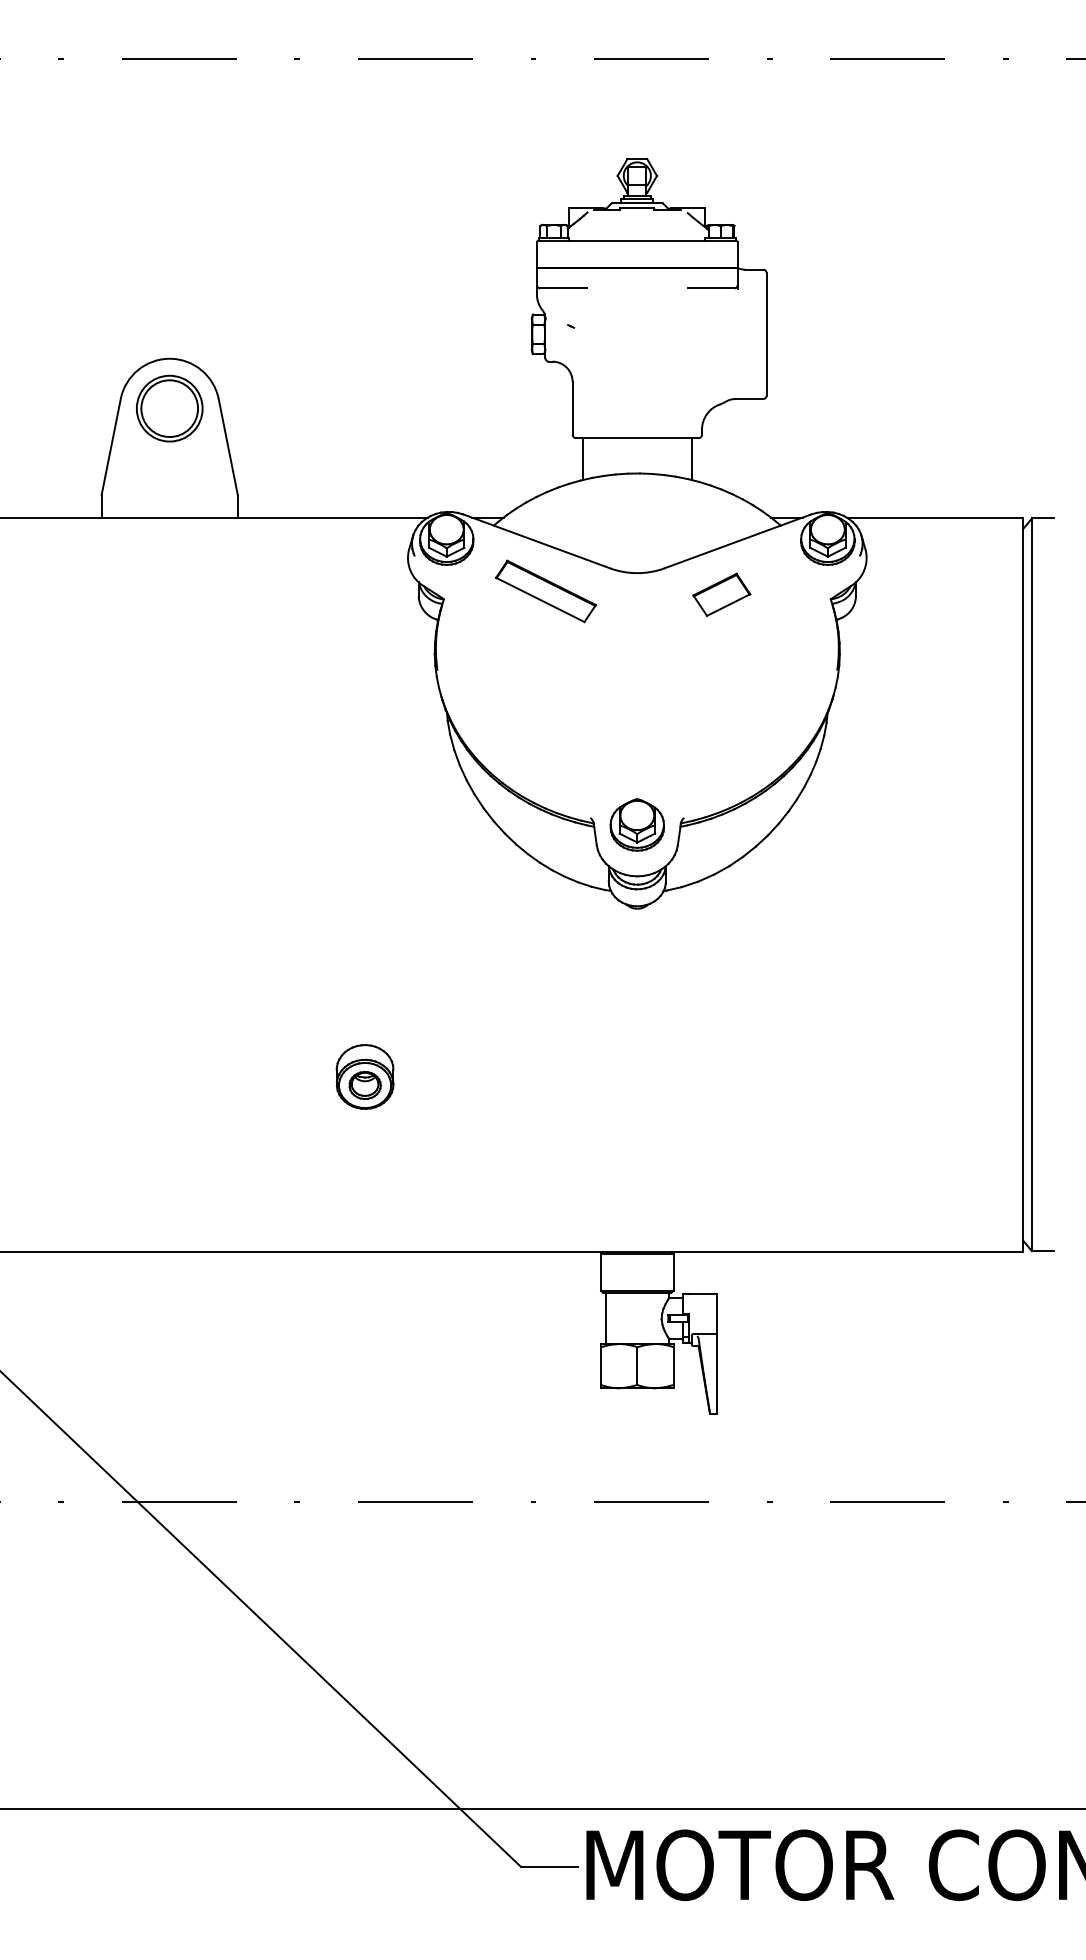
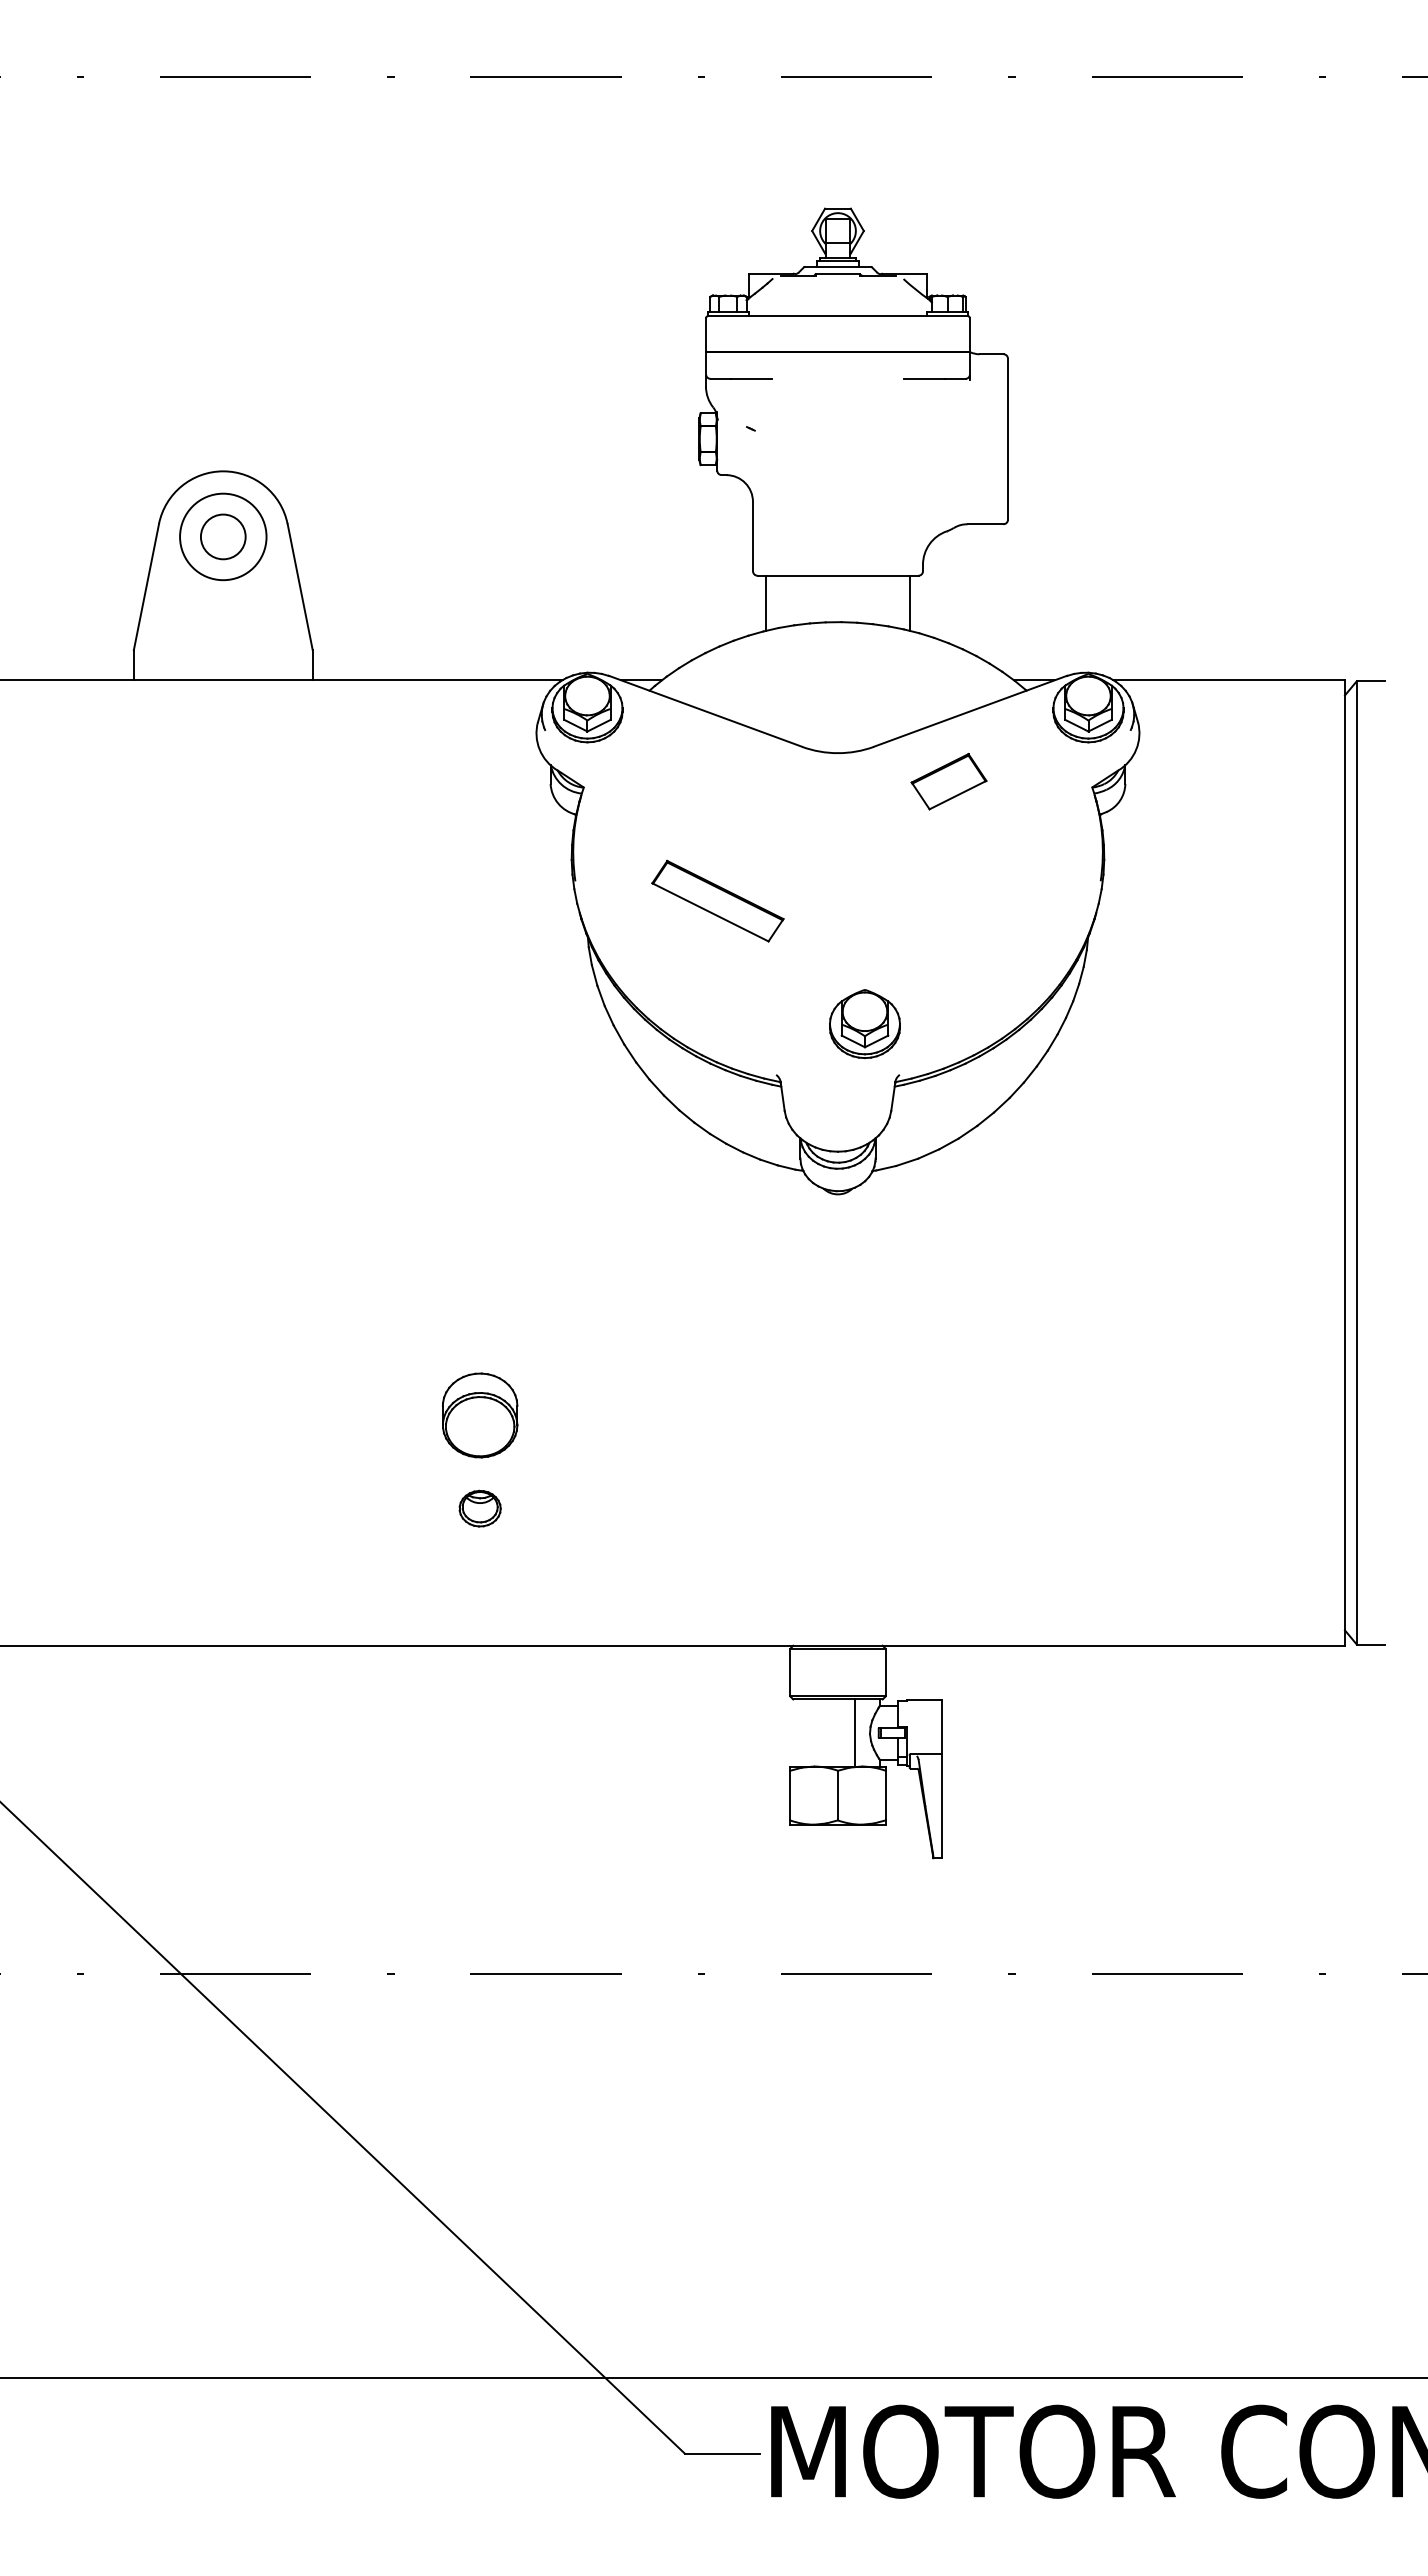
circle: (169, 408) -> (223, 536), size x0.6
part: (545, 590) -> (717, 900), moved
part: (636, 825) -> (864, 1024), moved
part: (364, 1085) -> (479, 1508), moved
line: (605, 1318) -> (855, 1732), moved

